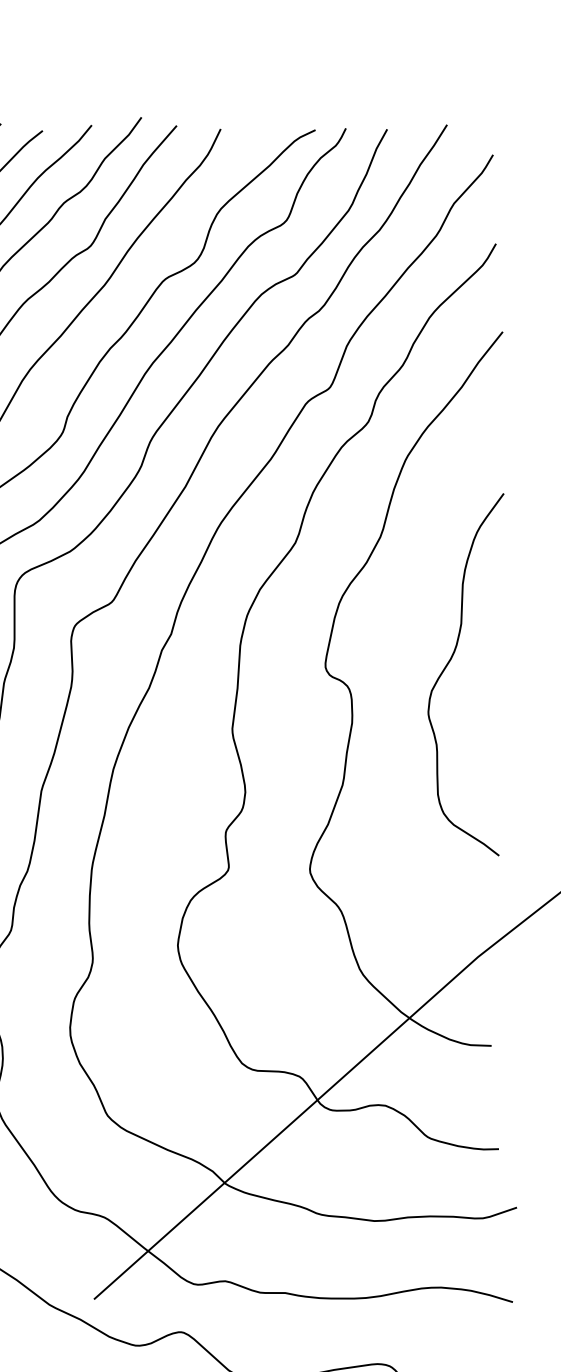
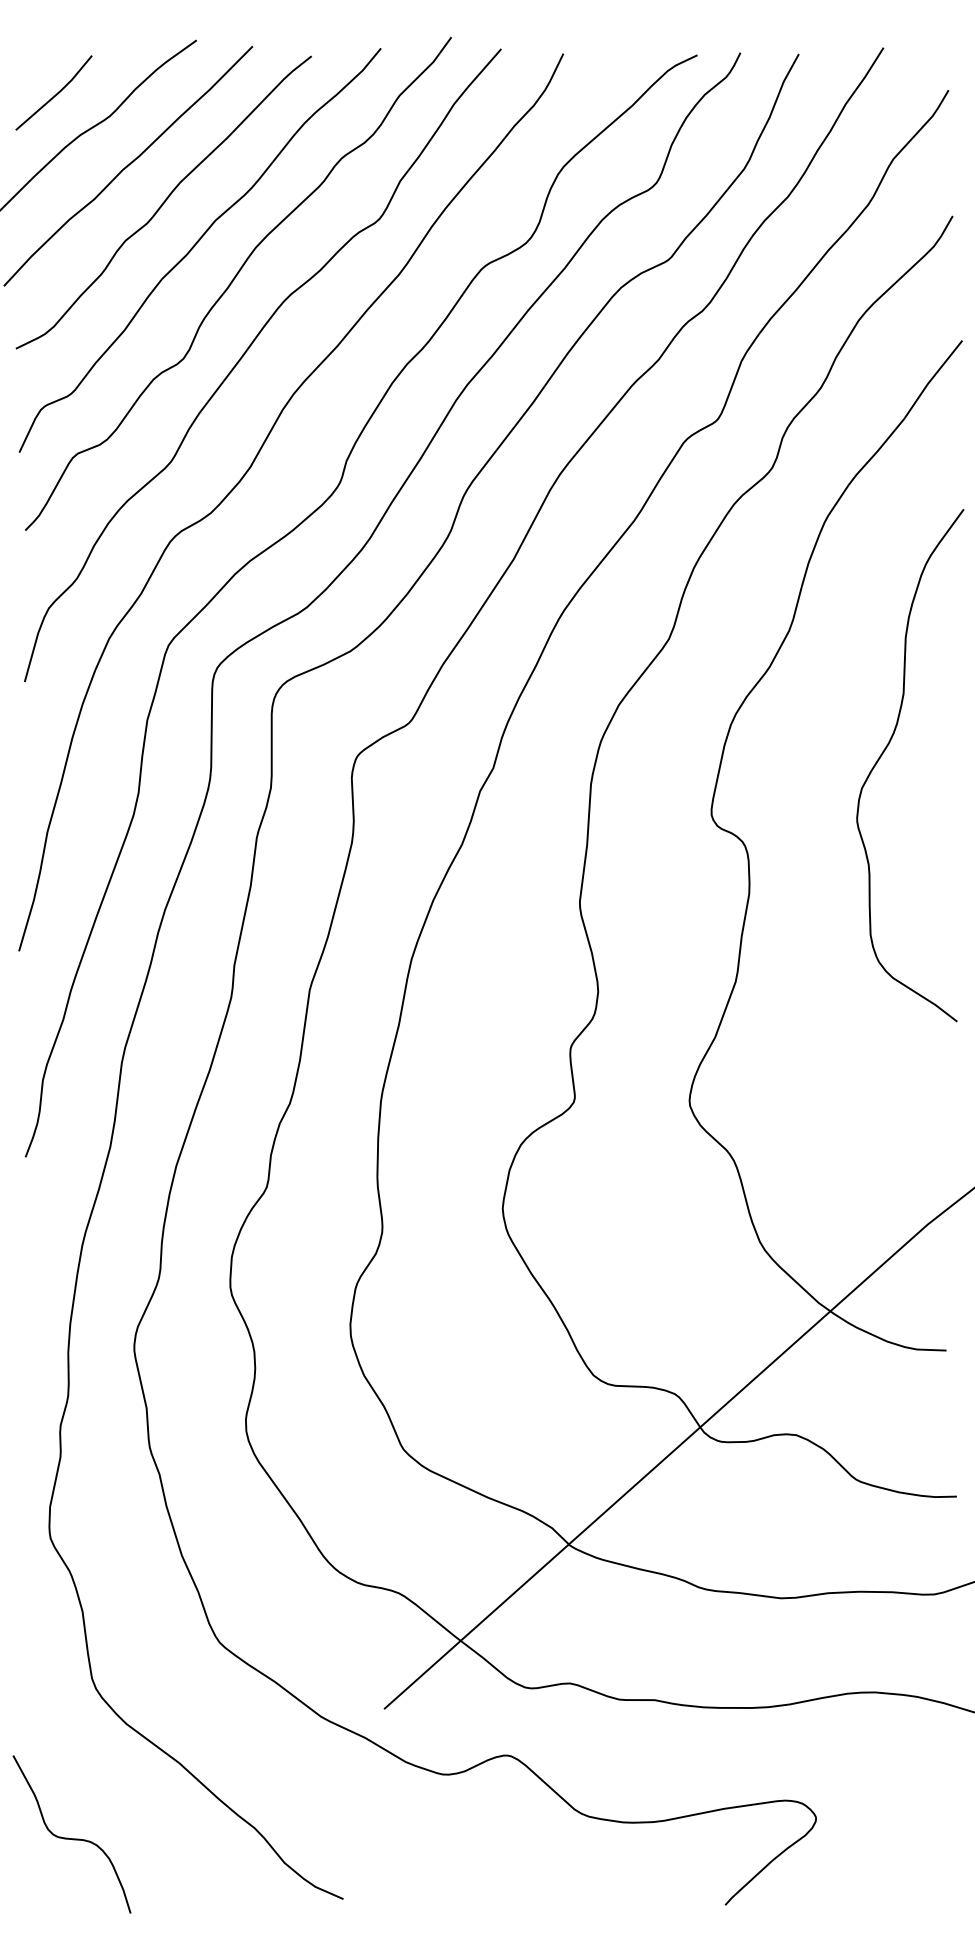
curve: (449, 663) -> (886, 749), moved

